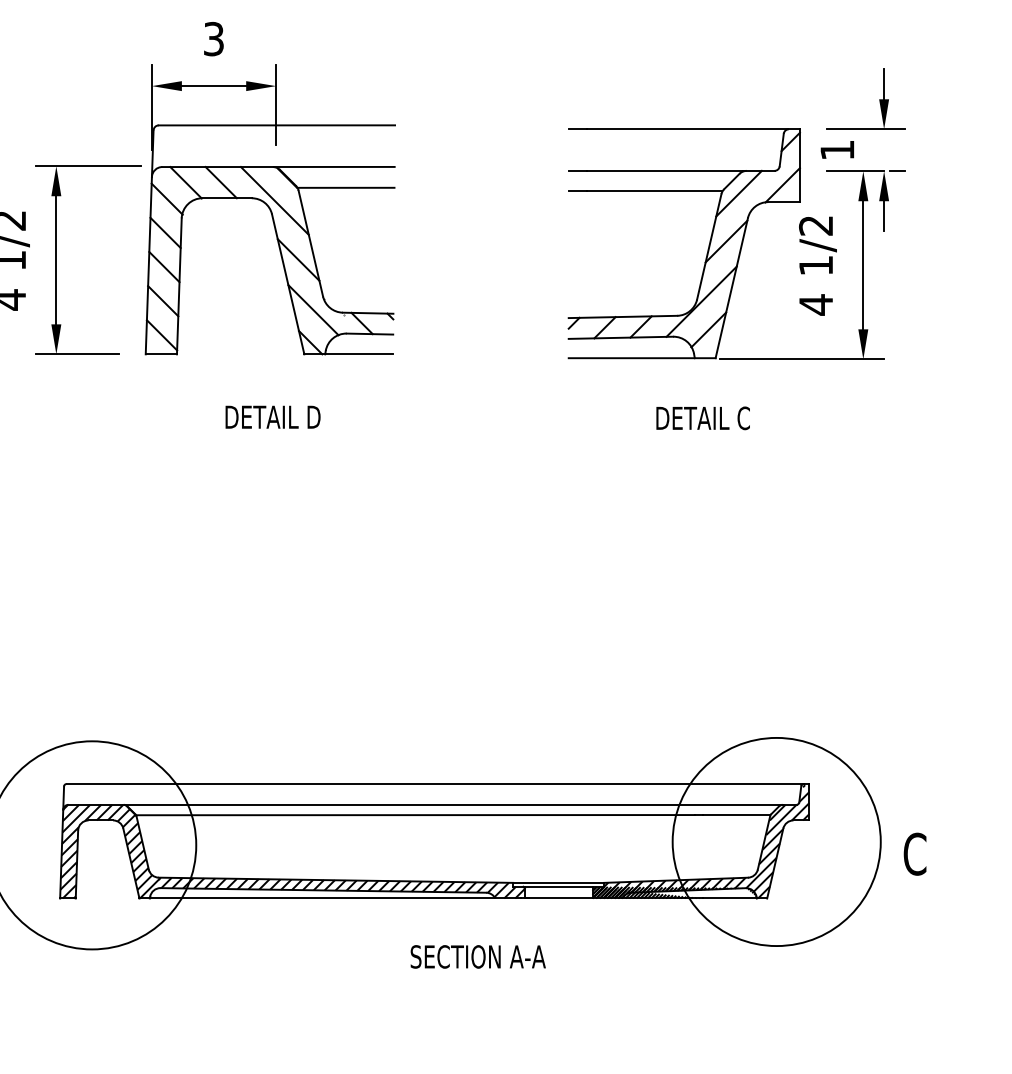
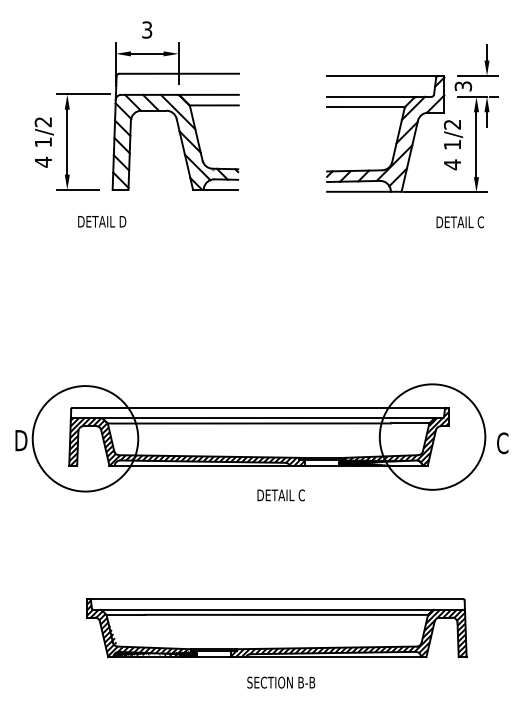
text: (837, 150) -> (463, 86), 1 -> 3
text: (273, 416) -> (102, 221), moved
text: (701, 418) -> (459, 222), moved
text: (478, 957) -> (281, 495), SECTION A-A -> DETAIL C

